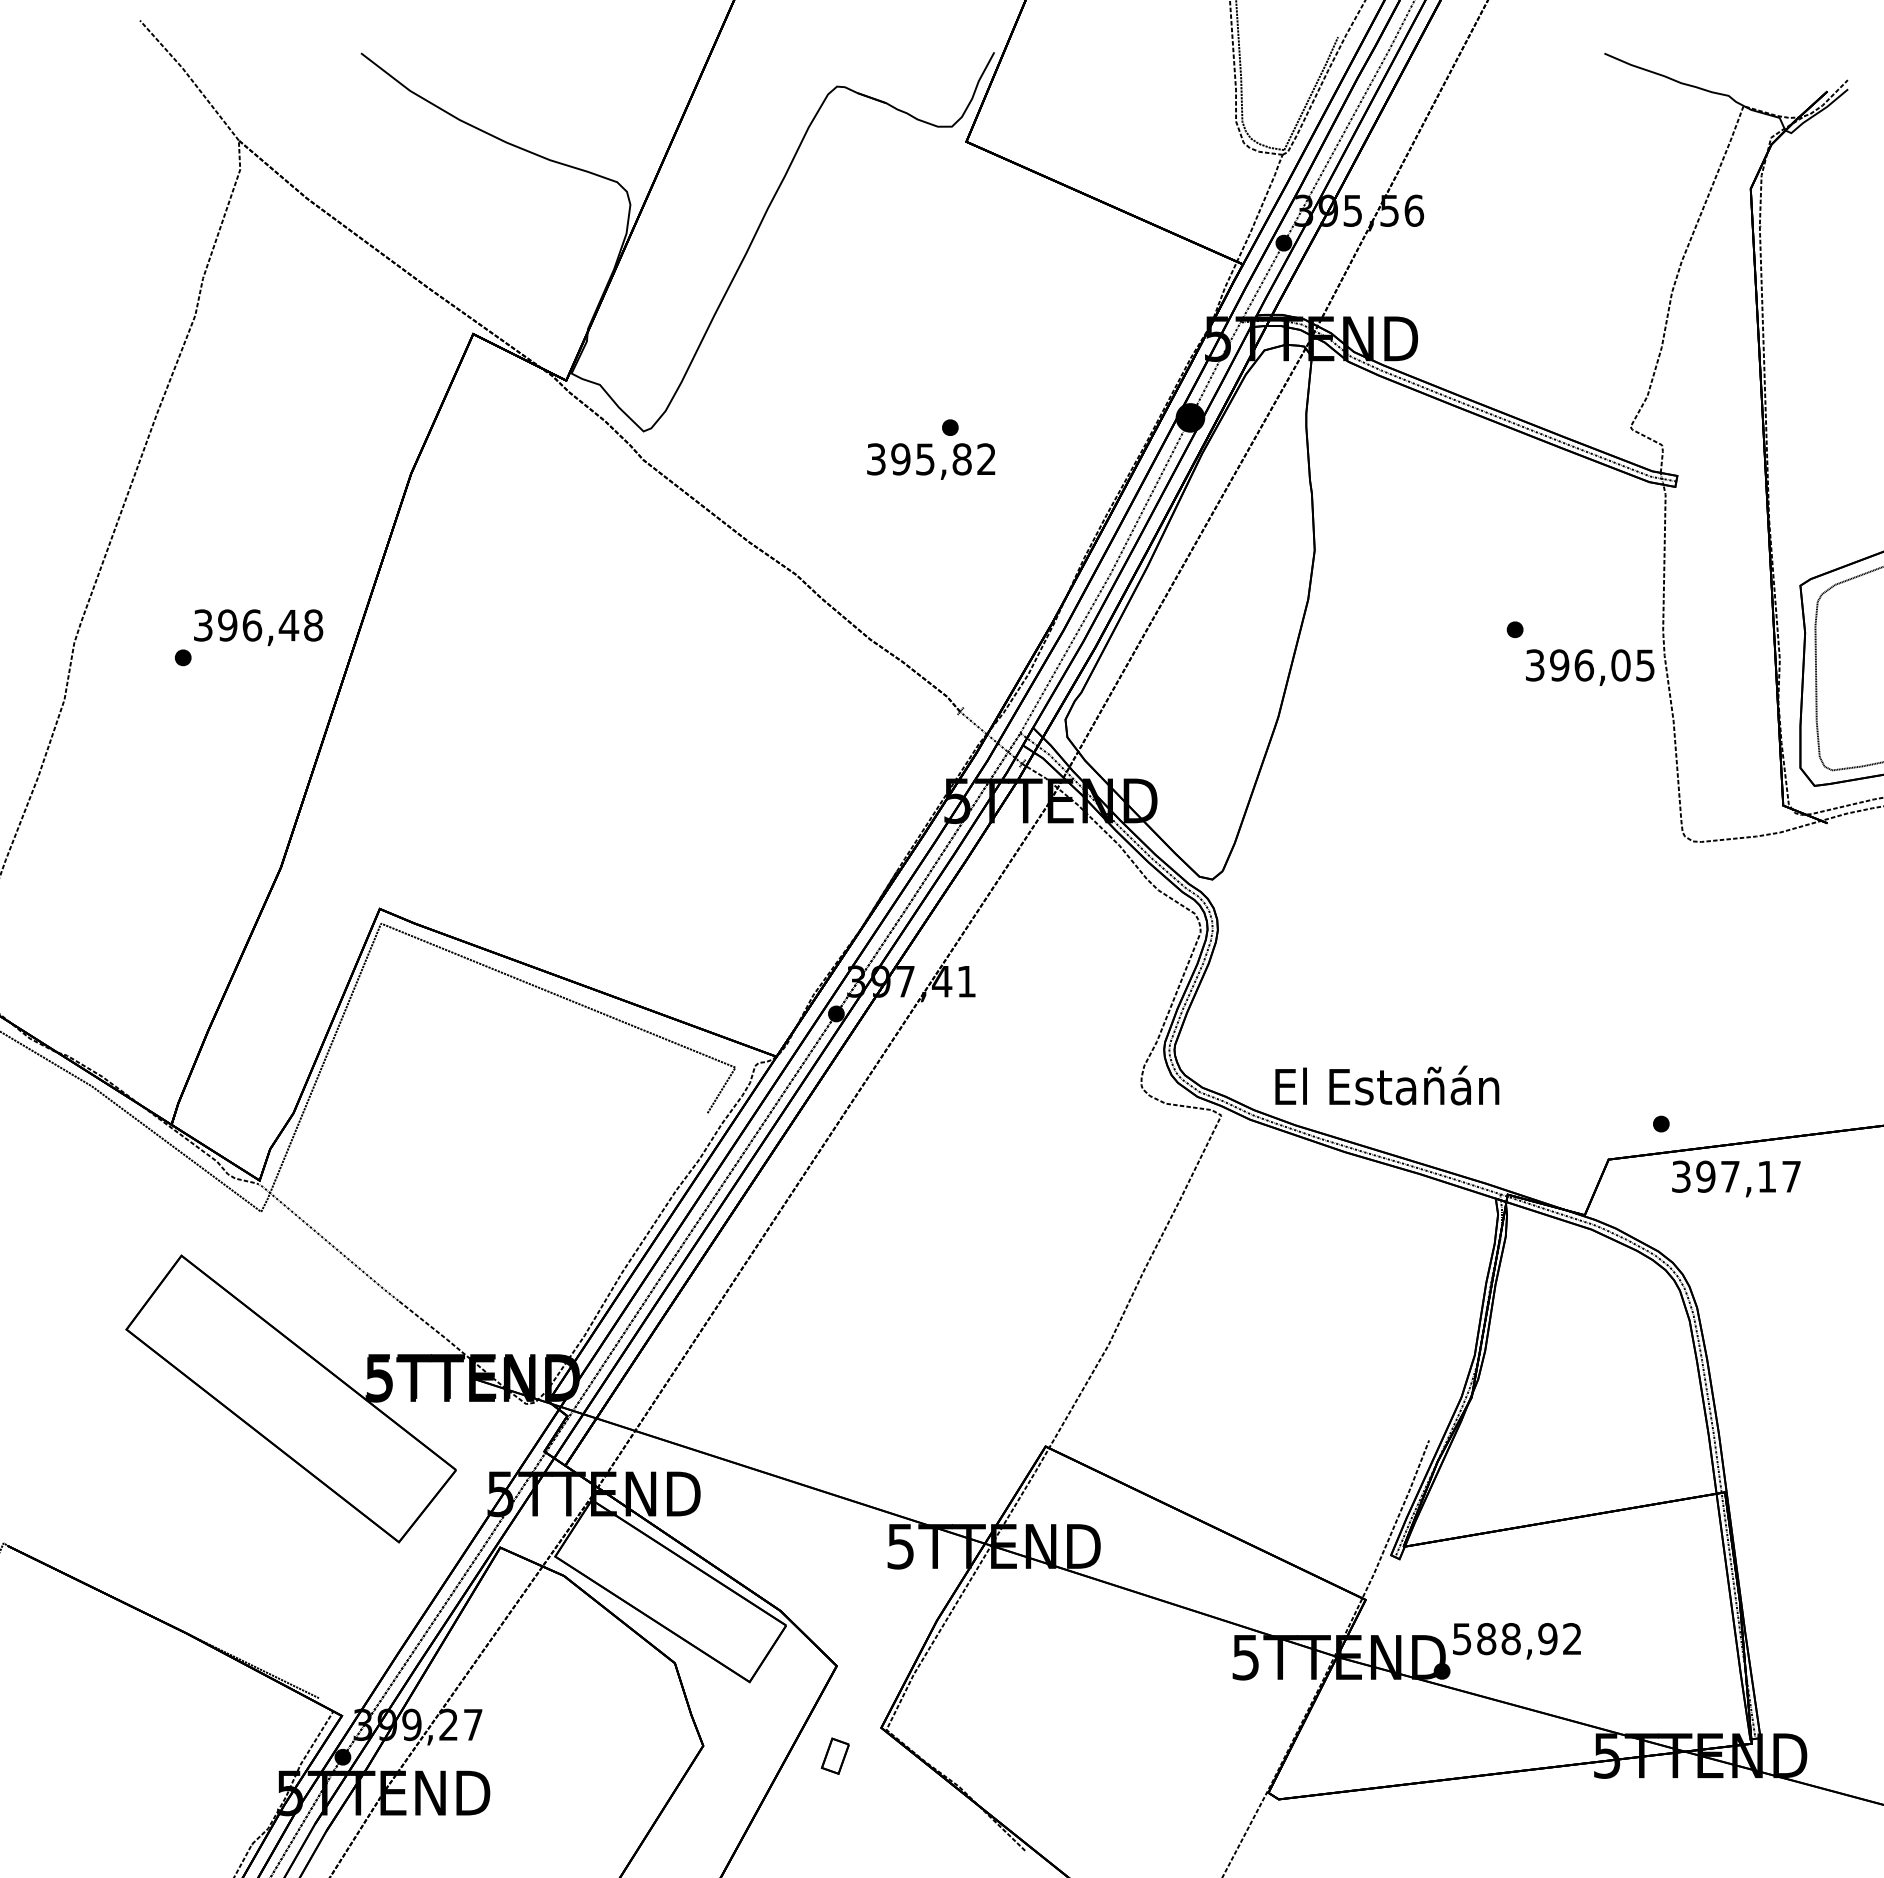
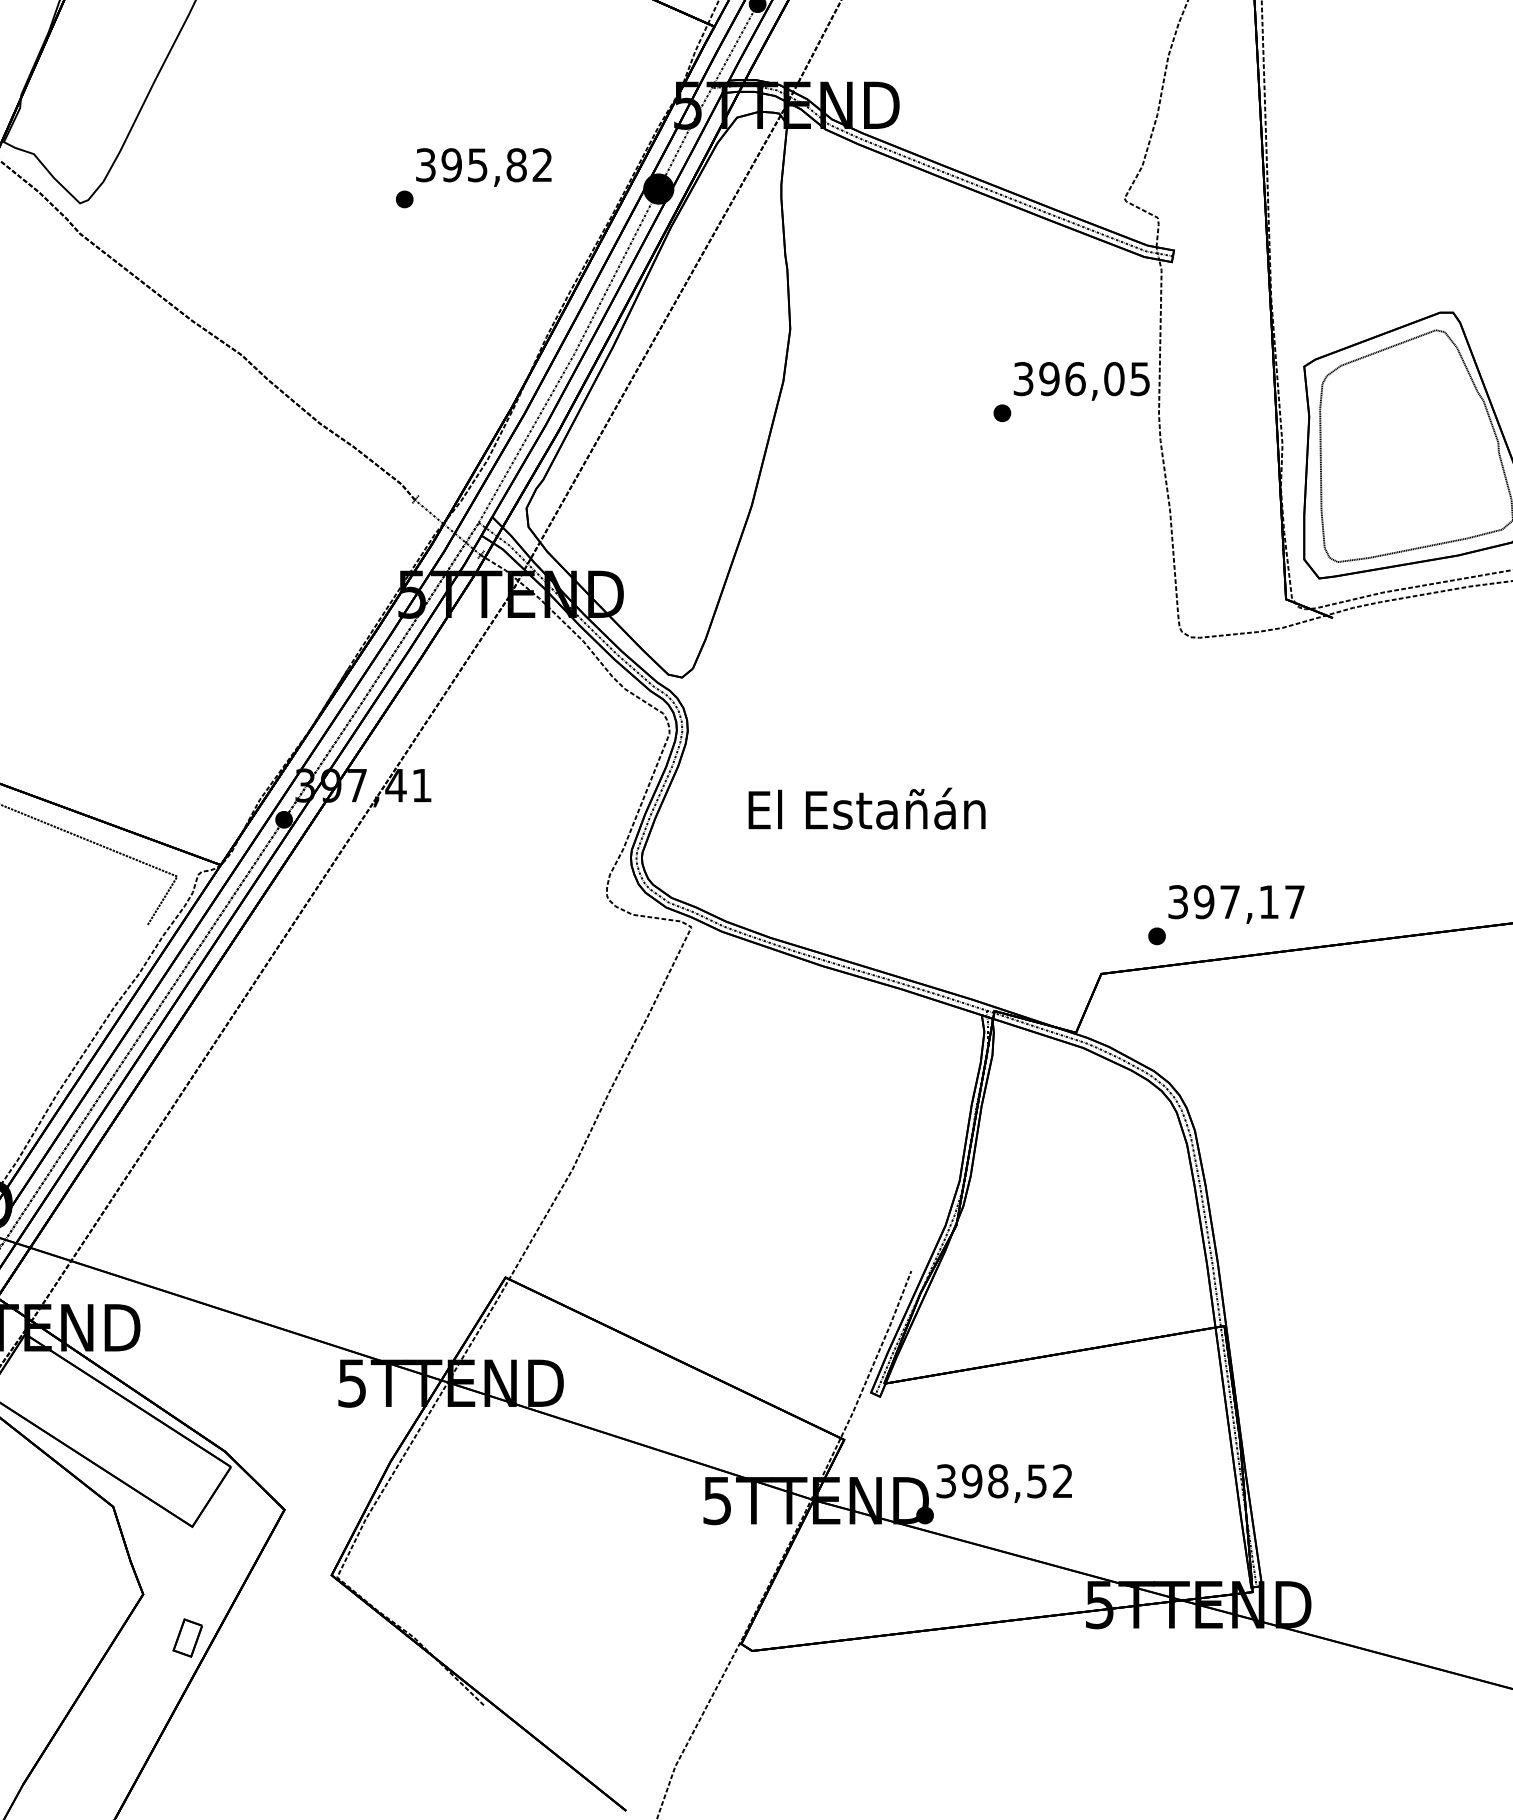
text: (931, 461) -> (484, 167), moved
text: (1590, 667) -> (1082, 381), moved
text: (1387, 1085) -> (867, 808), moved
text: (1736, 1178) -> (1236, 903), moved
text: (1505, 1639) -> (992, 1481), 588,92 -> 398,52
part: (834, 1755) -> (186, 1637), moved

